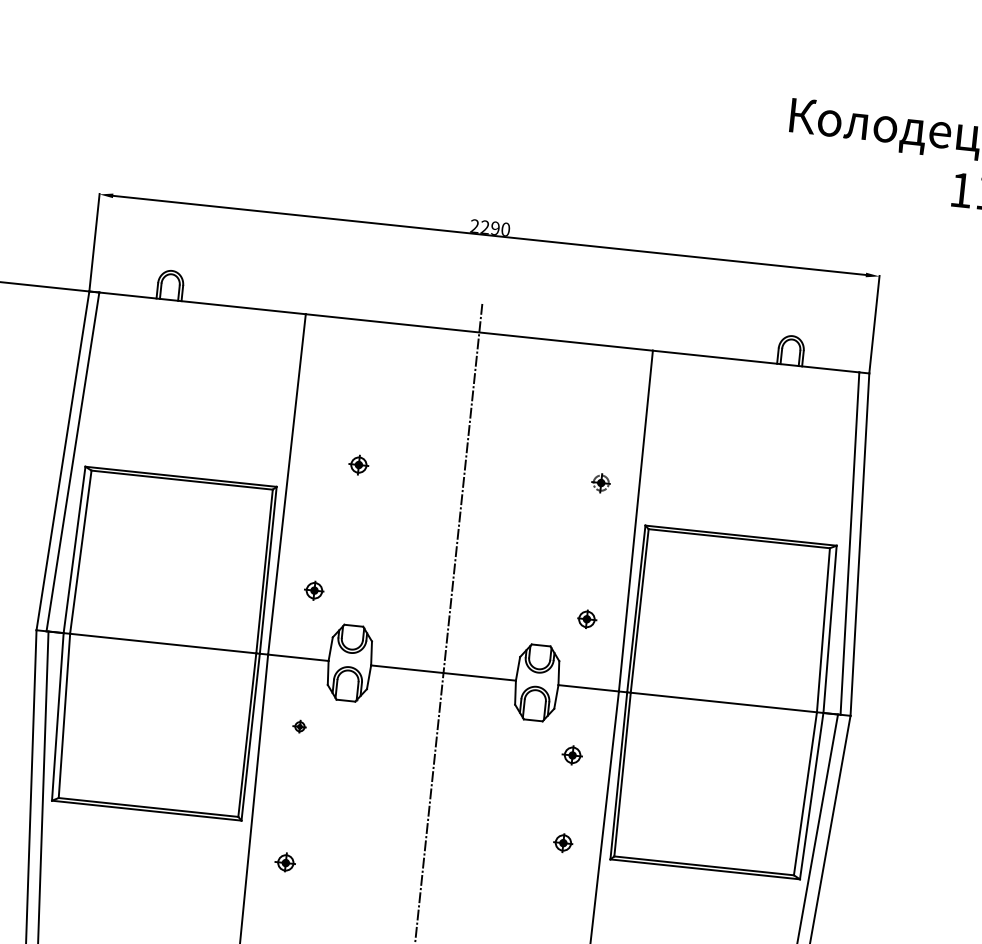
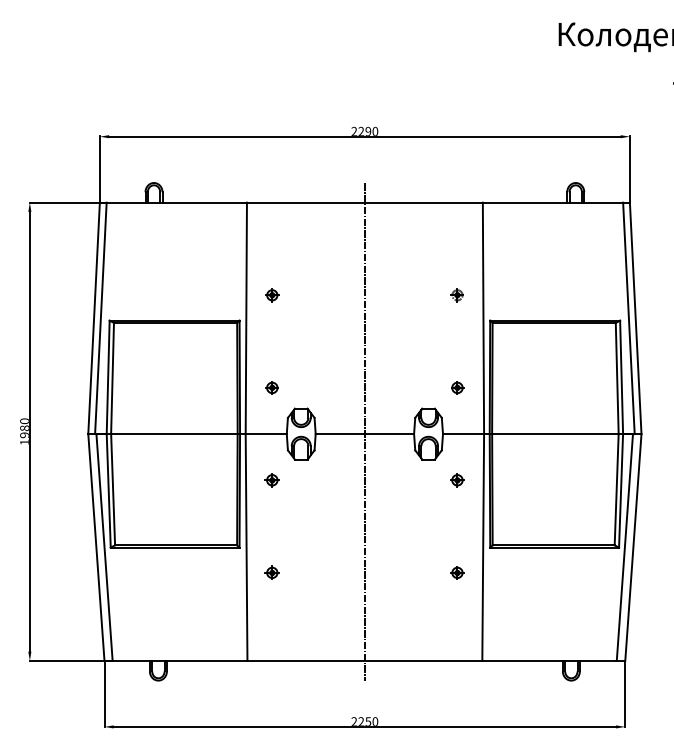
part: (359, 465) -> (272, 295), moved
part: (298, 726) -> (271, 480), size x1.67
part: (563, 842) -> (457, 572), moved

